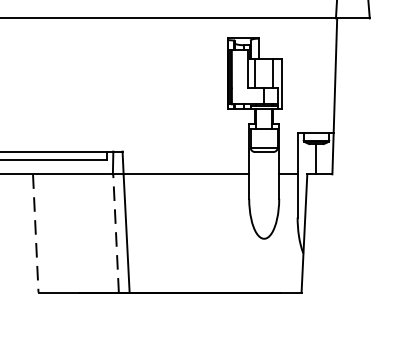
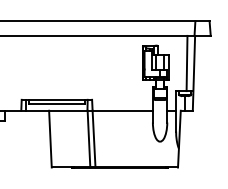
line: (319, 75) -> (186, 63), added
line: (115, 232) -> (88, 138), dashed -> solid
line: (35, 234) -> (50, 139), dashed -> solid

